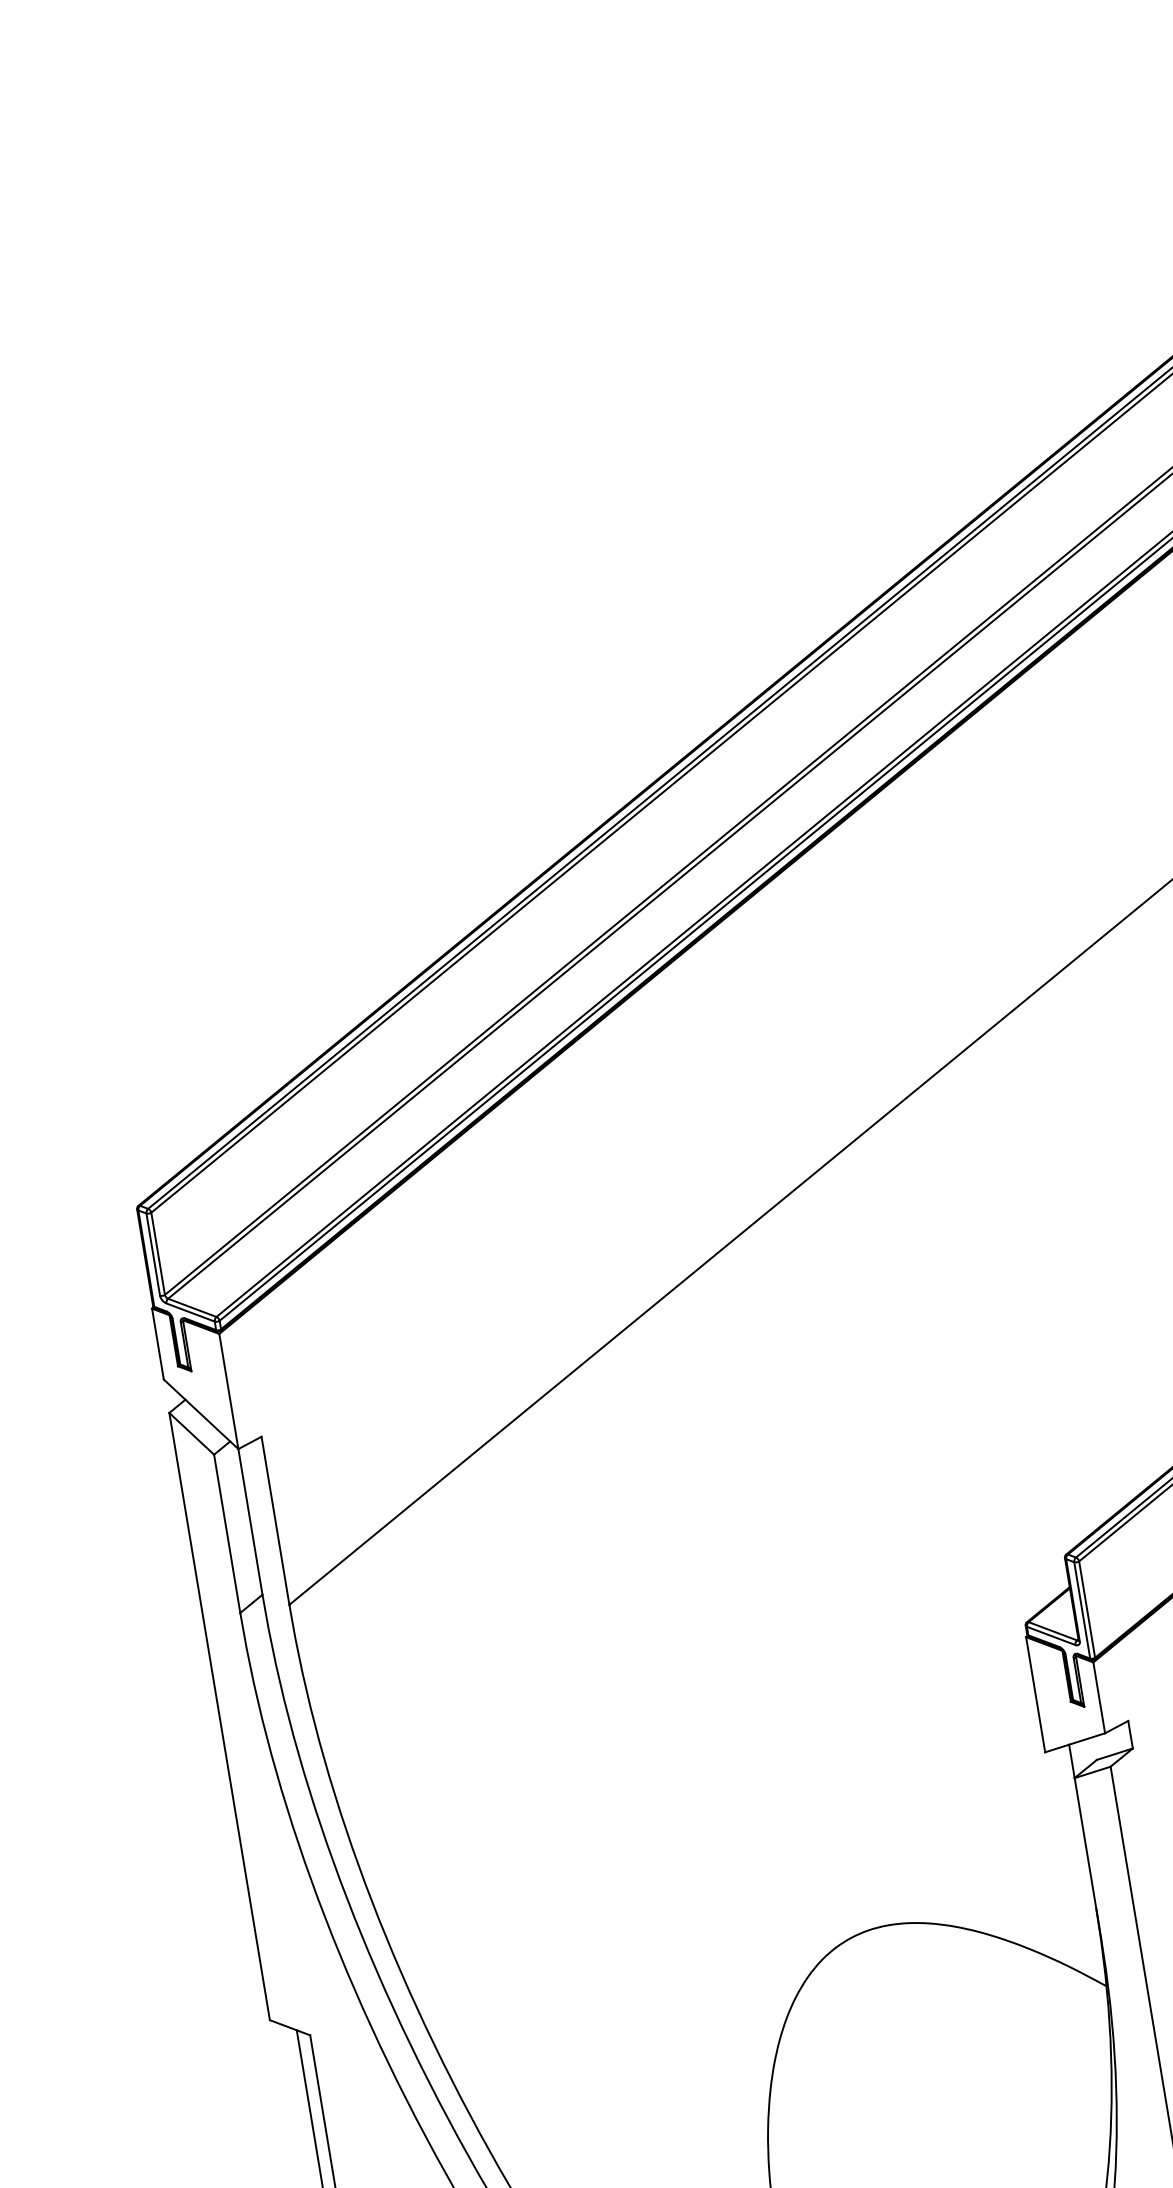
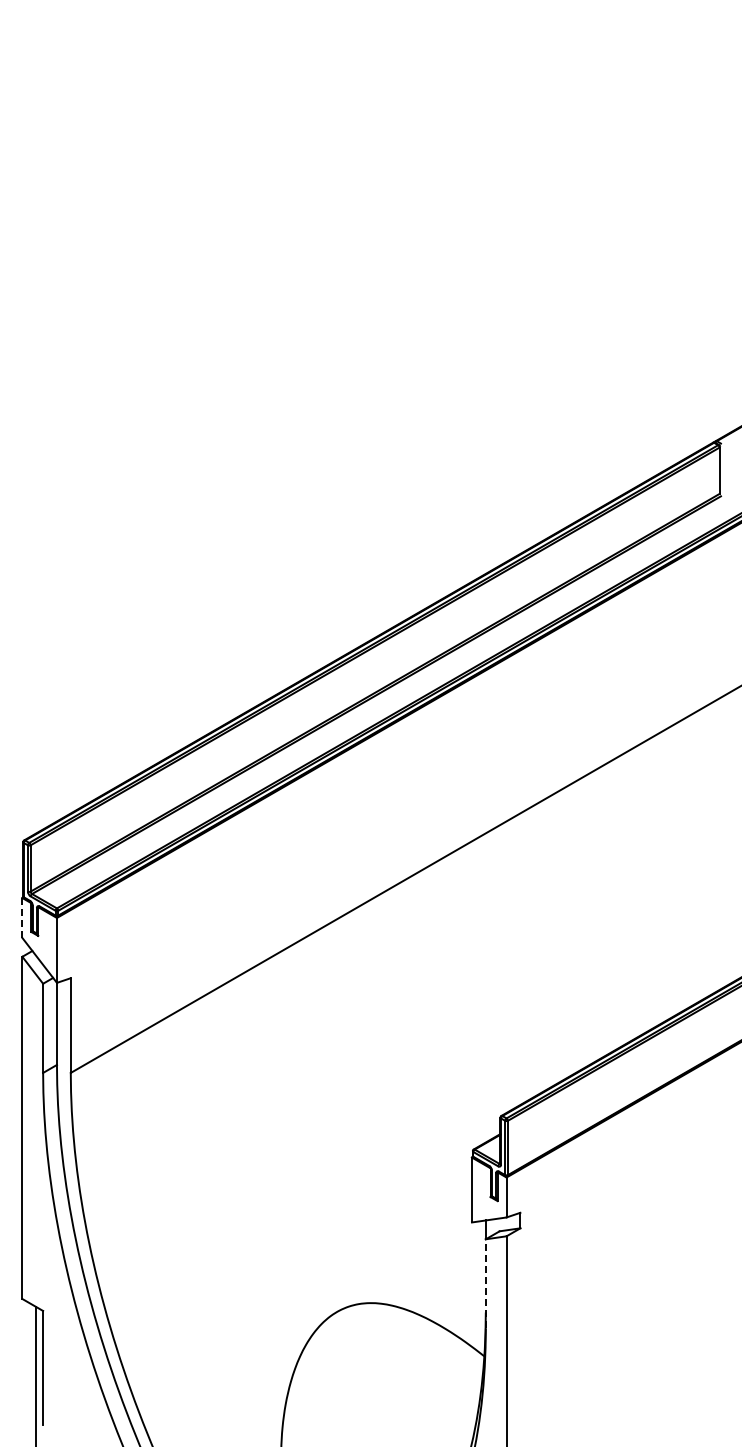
line: (158, 1343) -> (22, 917), solid -> dashed
line: (1087, 1856) -> (485, 1283), solid -> dashed

